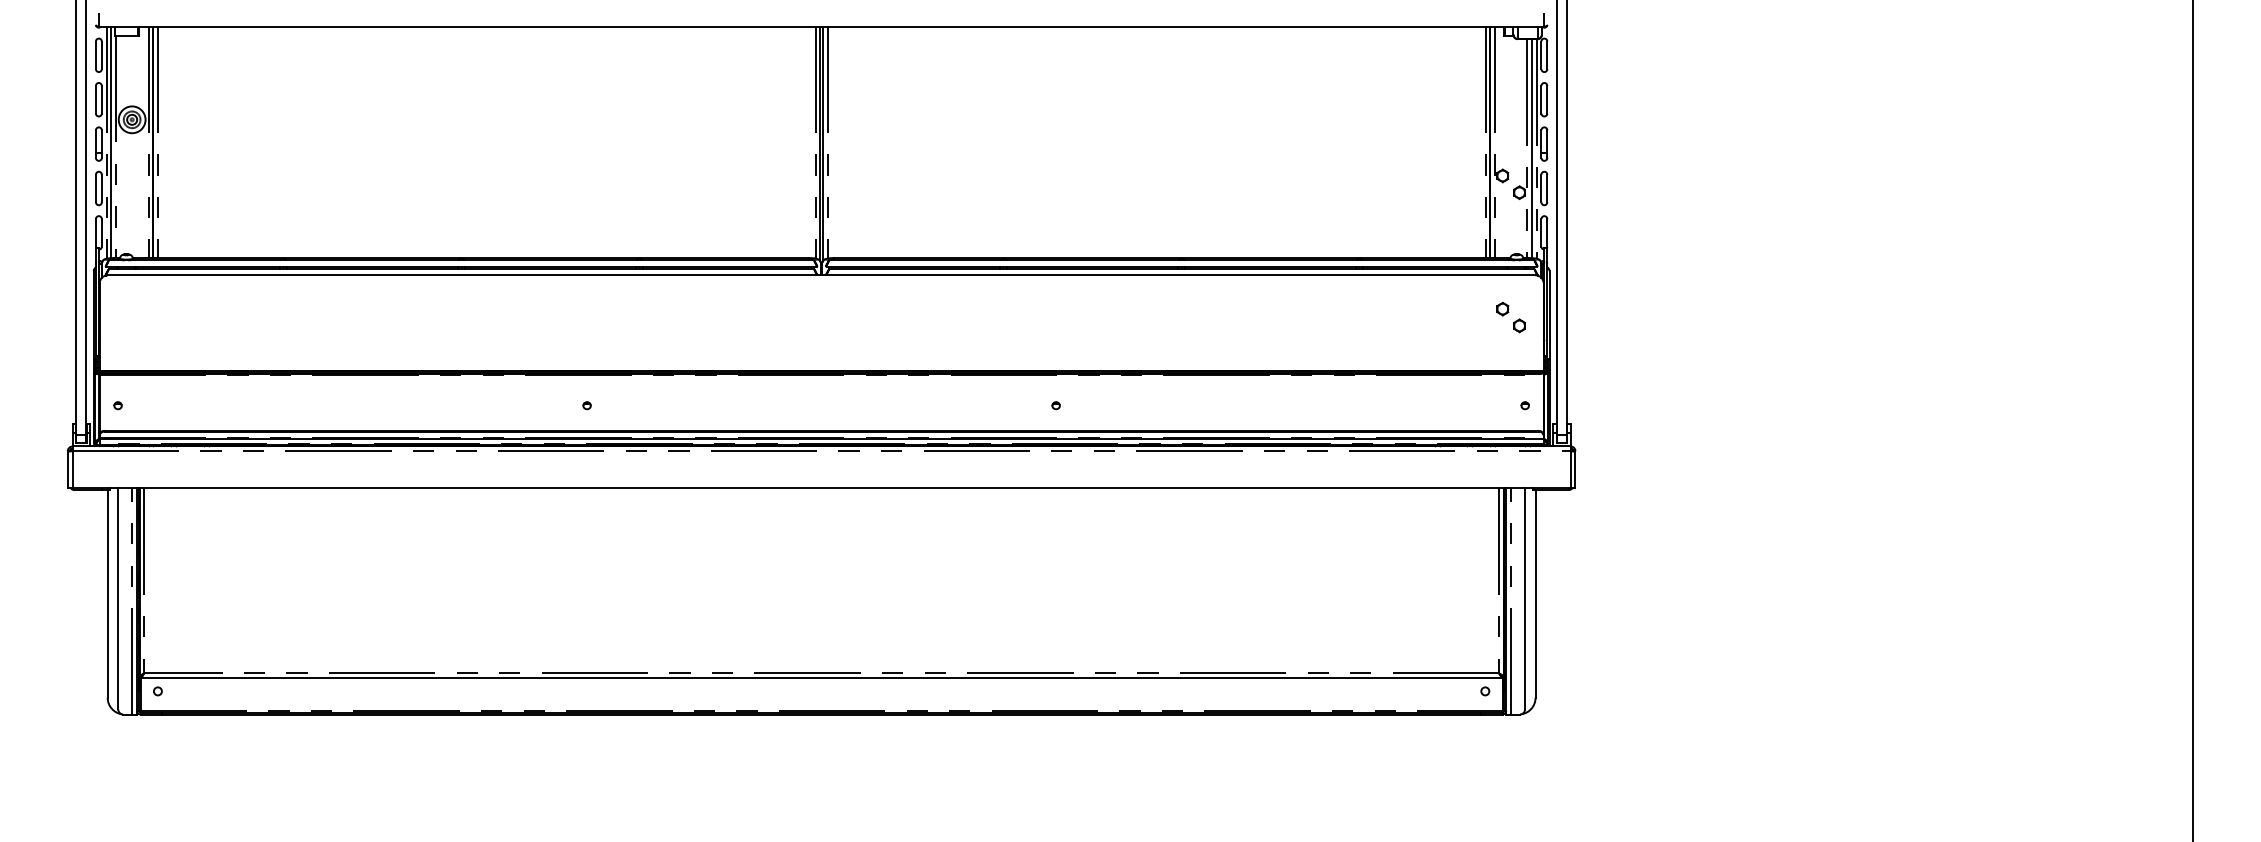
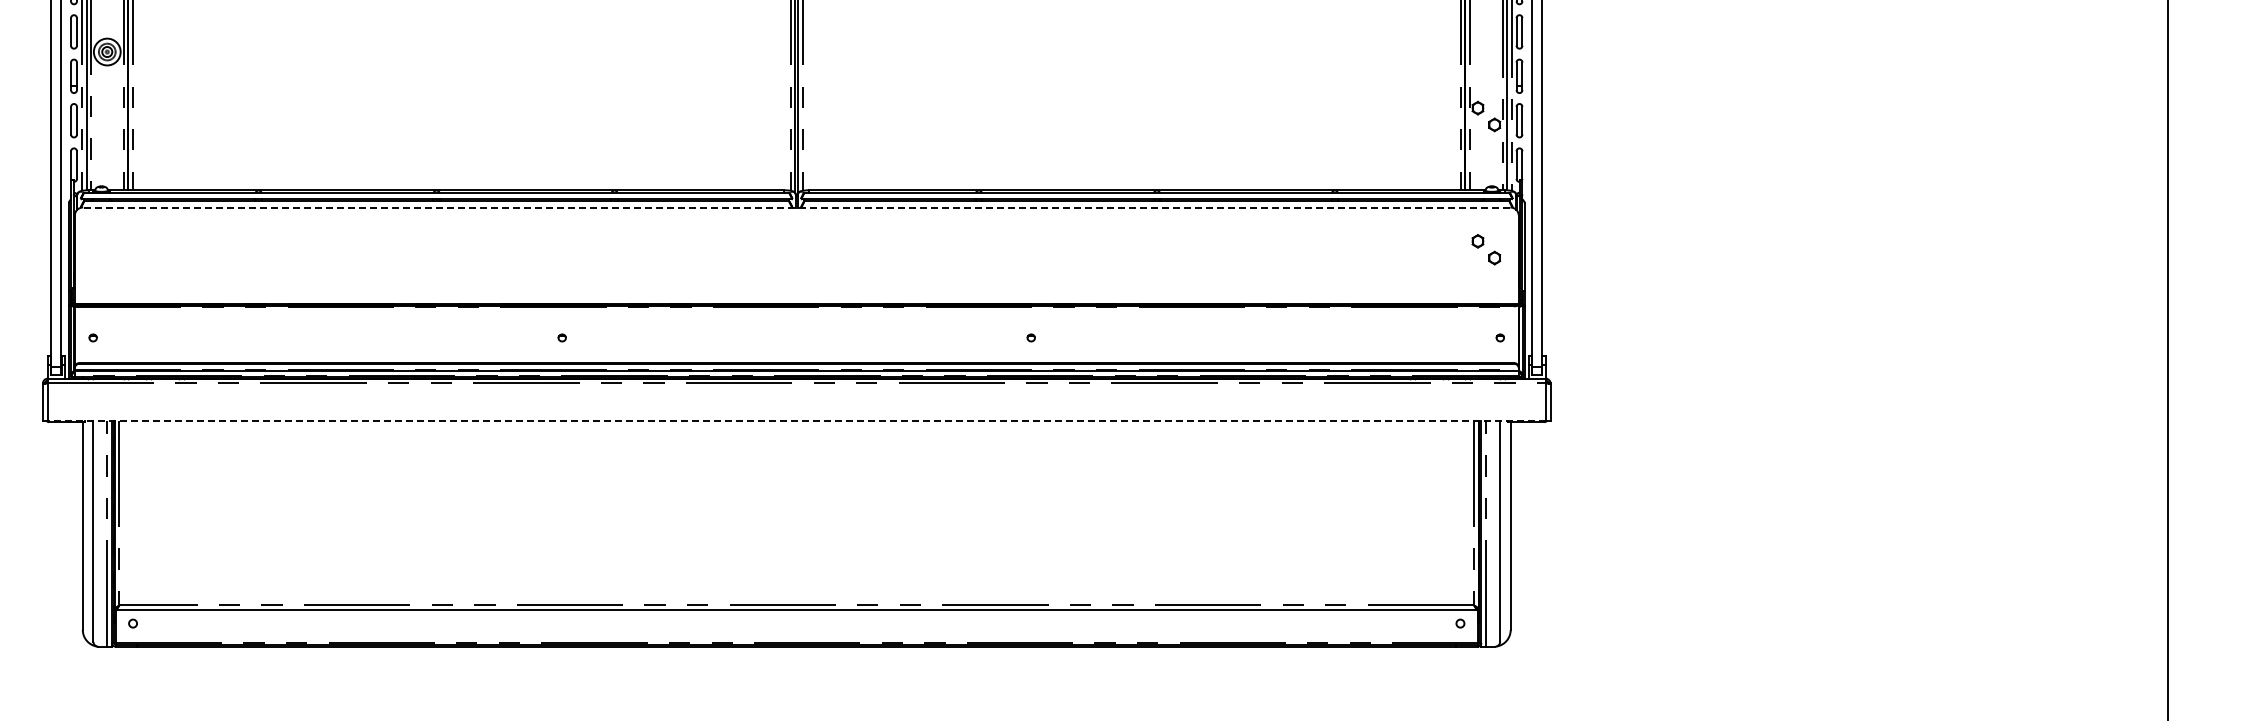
line: (821, 275) -> (796, 207), solid -> dashed
line: (821, 488) -> (796, 420), solid -> dashed

